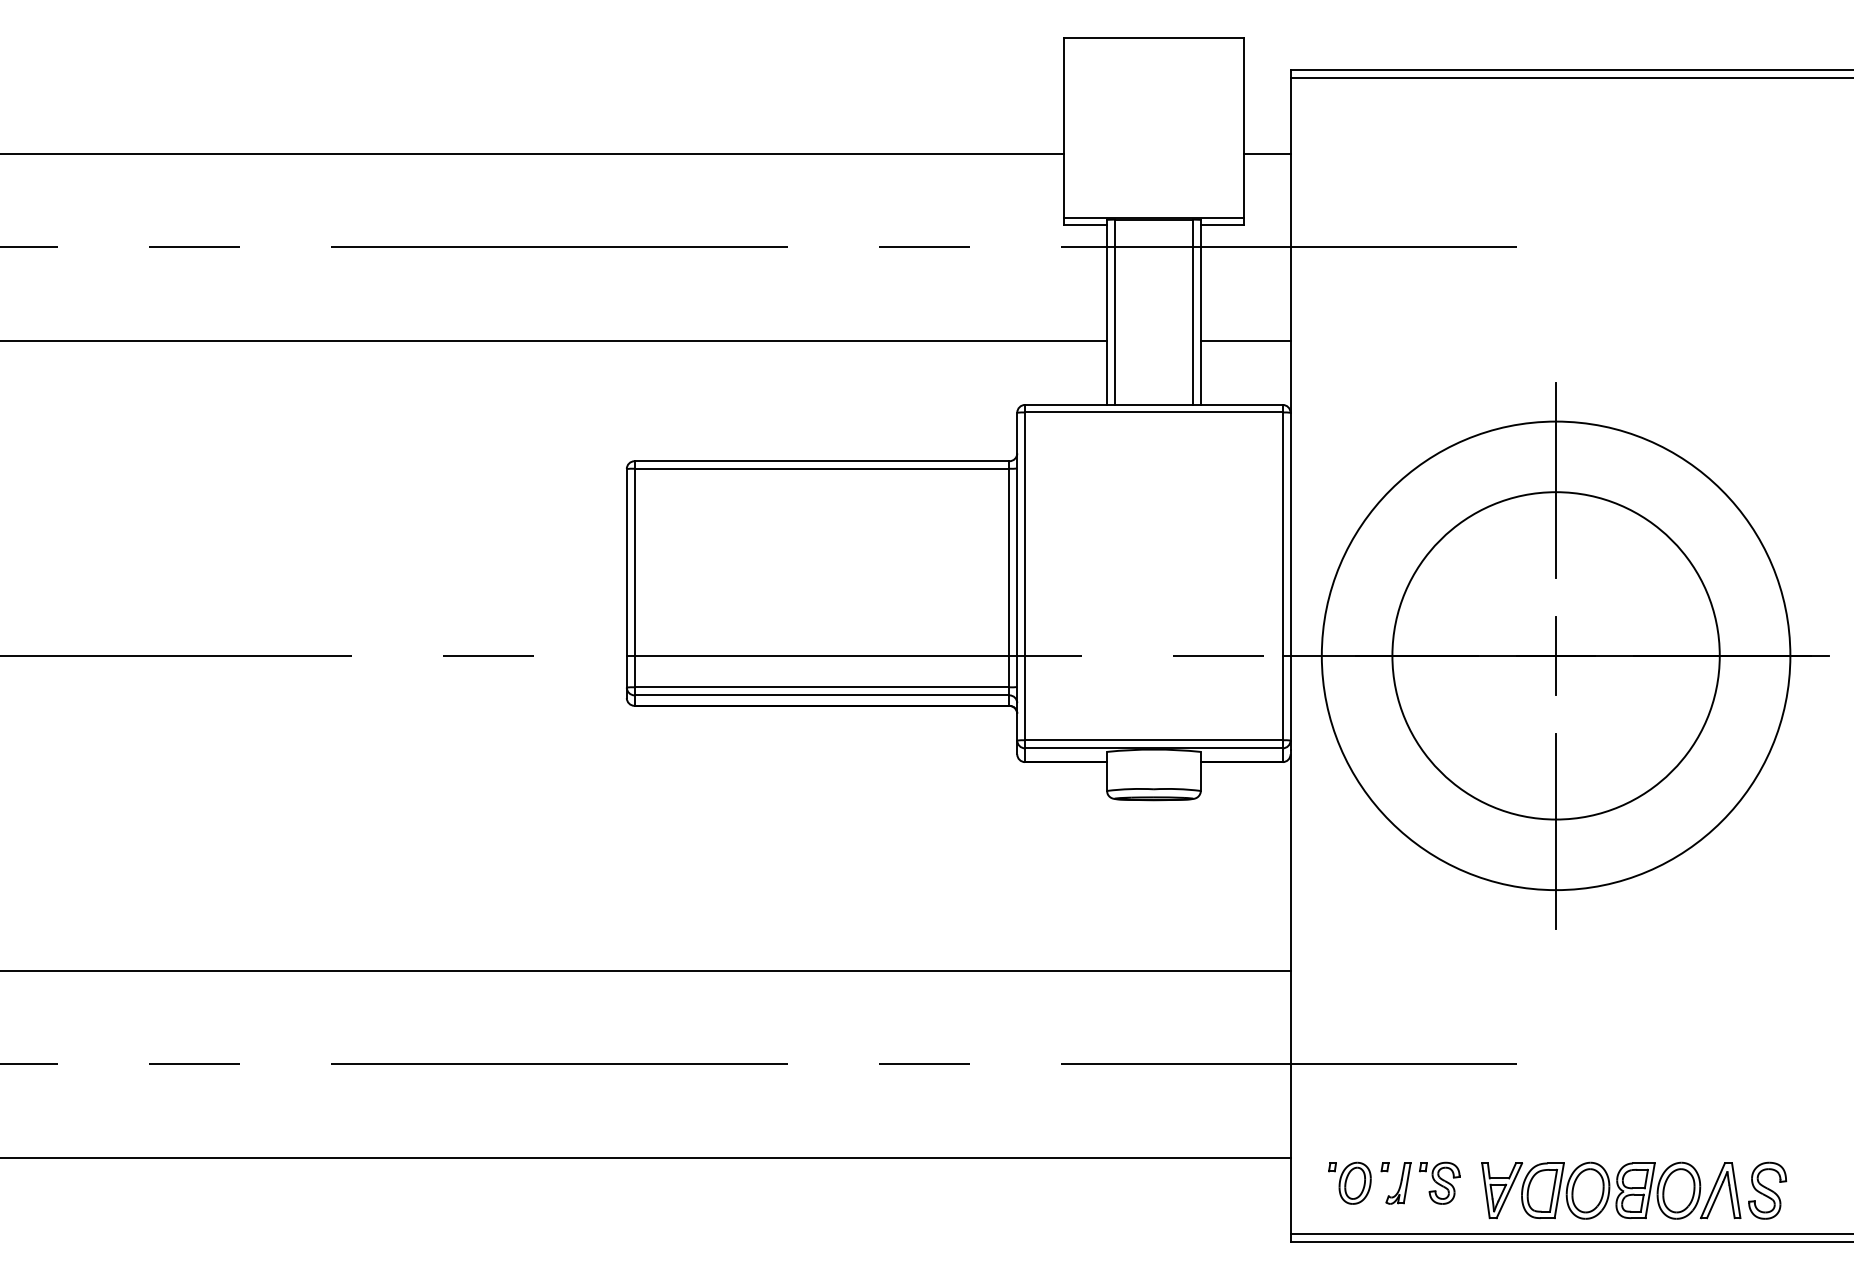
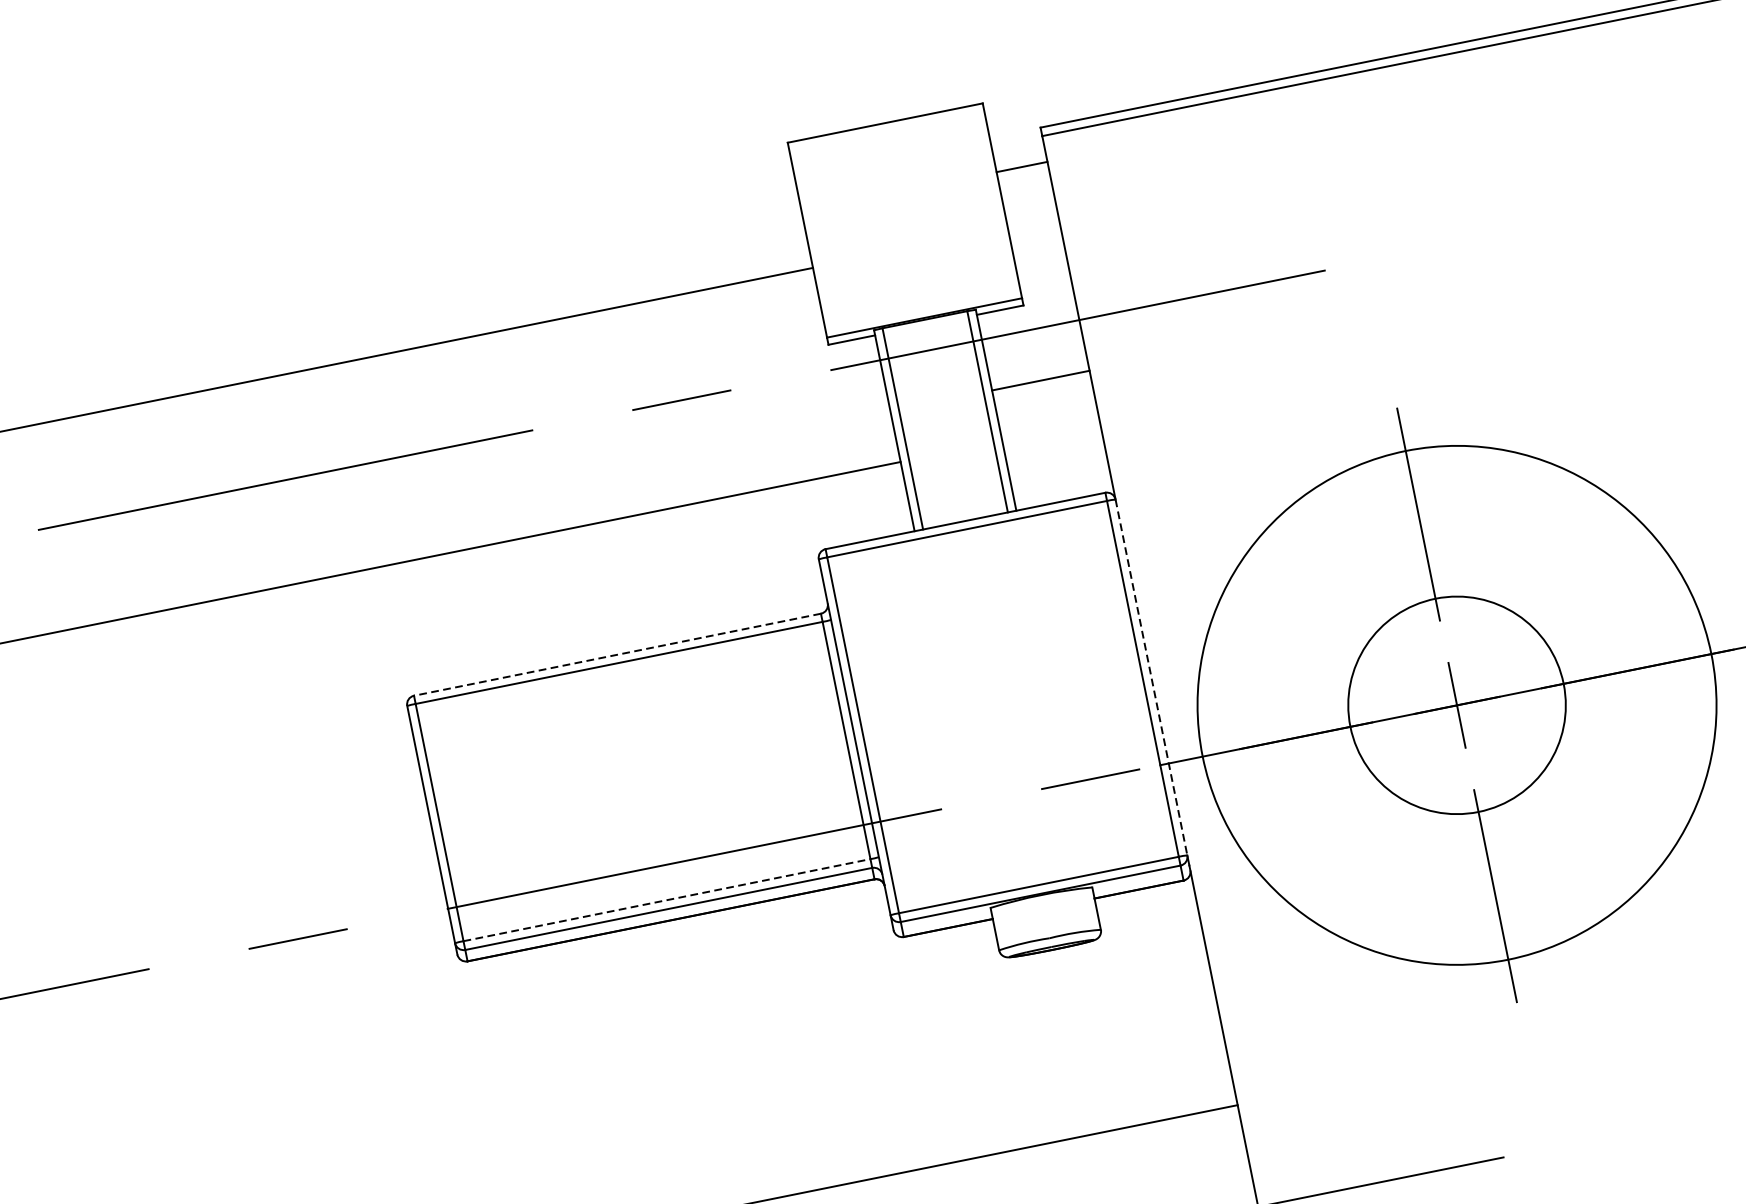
line: (1266, 153) -> (1021, 166), moved
line: (1245, 341) -> (1040, 381), moved
line: (821, 461) -> (616, 655), solid -> dashed
line: (1290, 576) -> (1151, 677), solid -> dashed
circle: (1555, 655) -> (1456, 705), size x0.6
line: (822, 687) -> (667, 900), solid -> dashed

